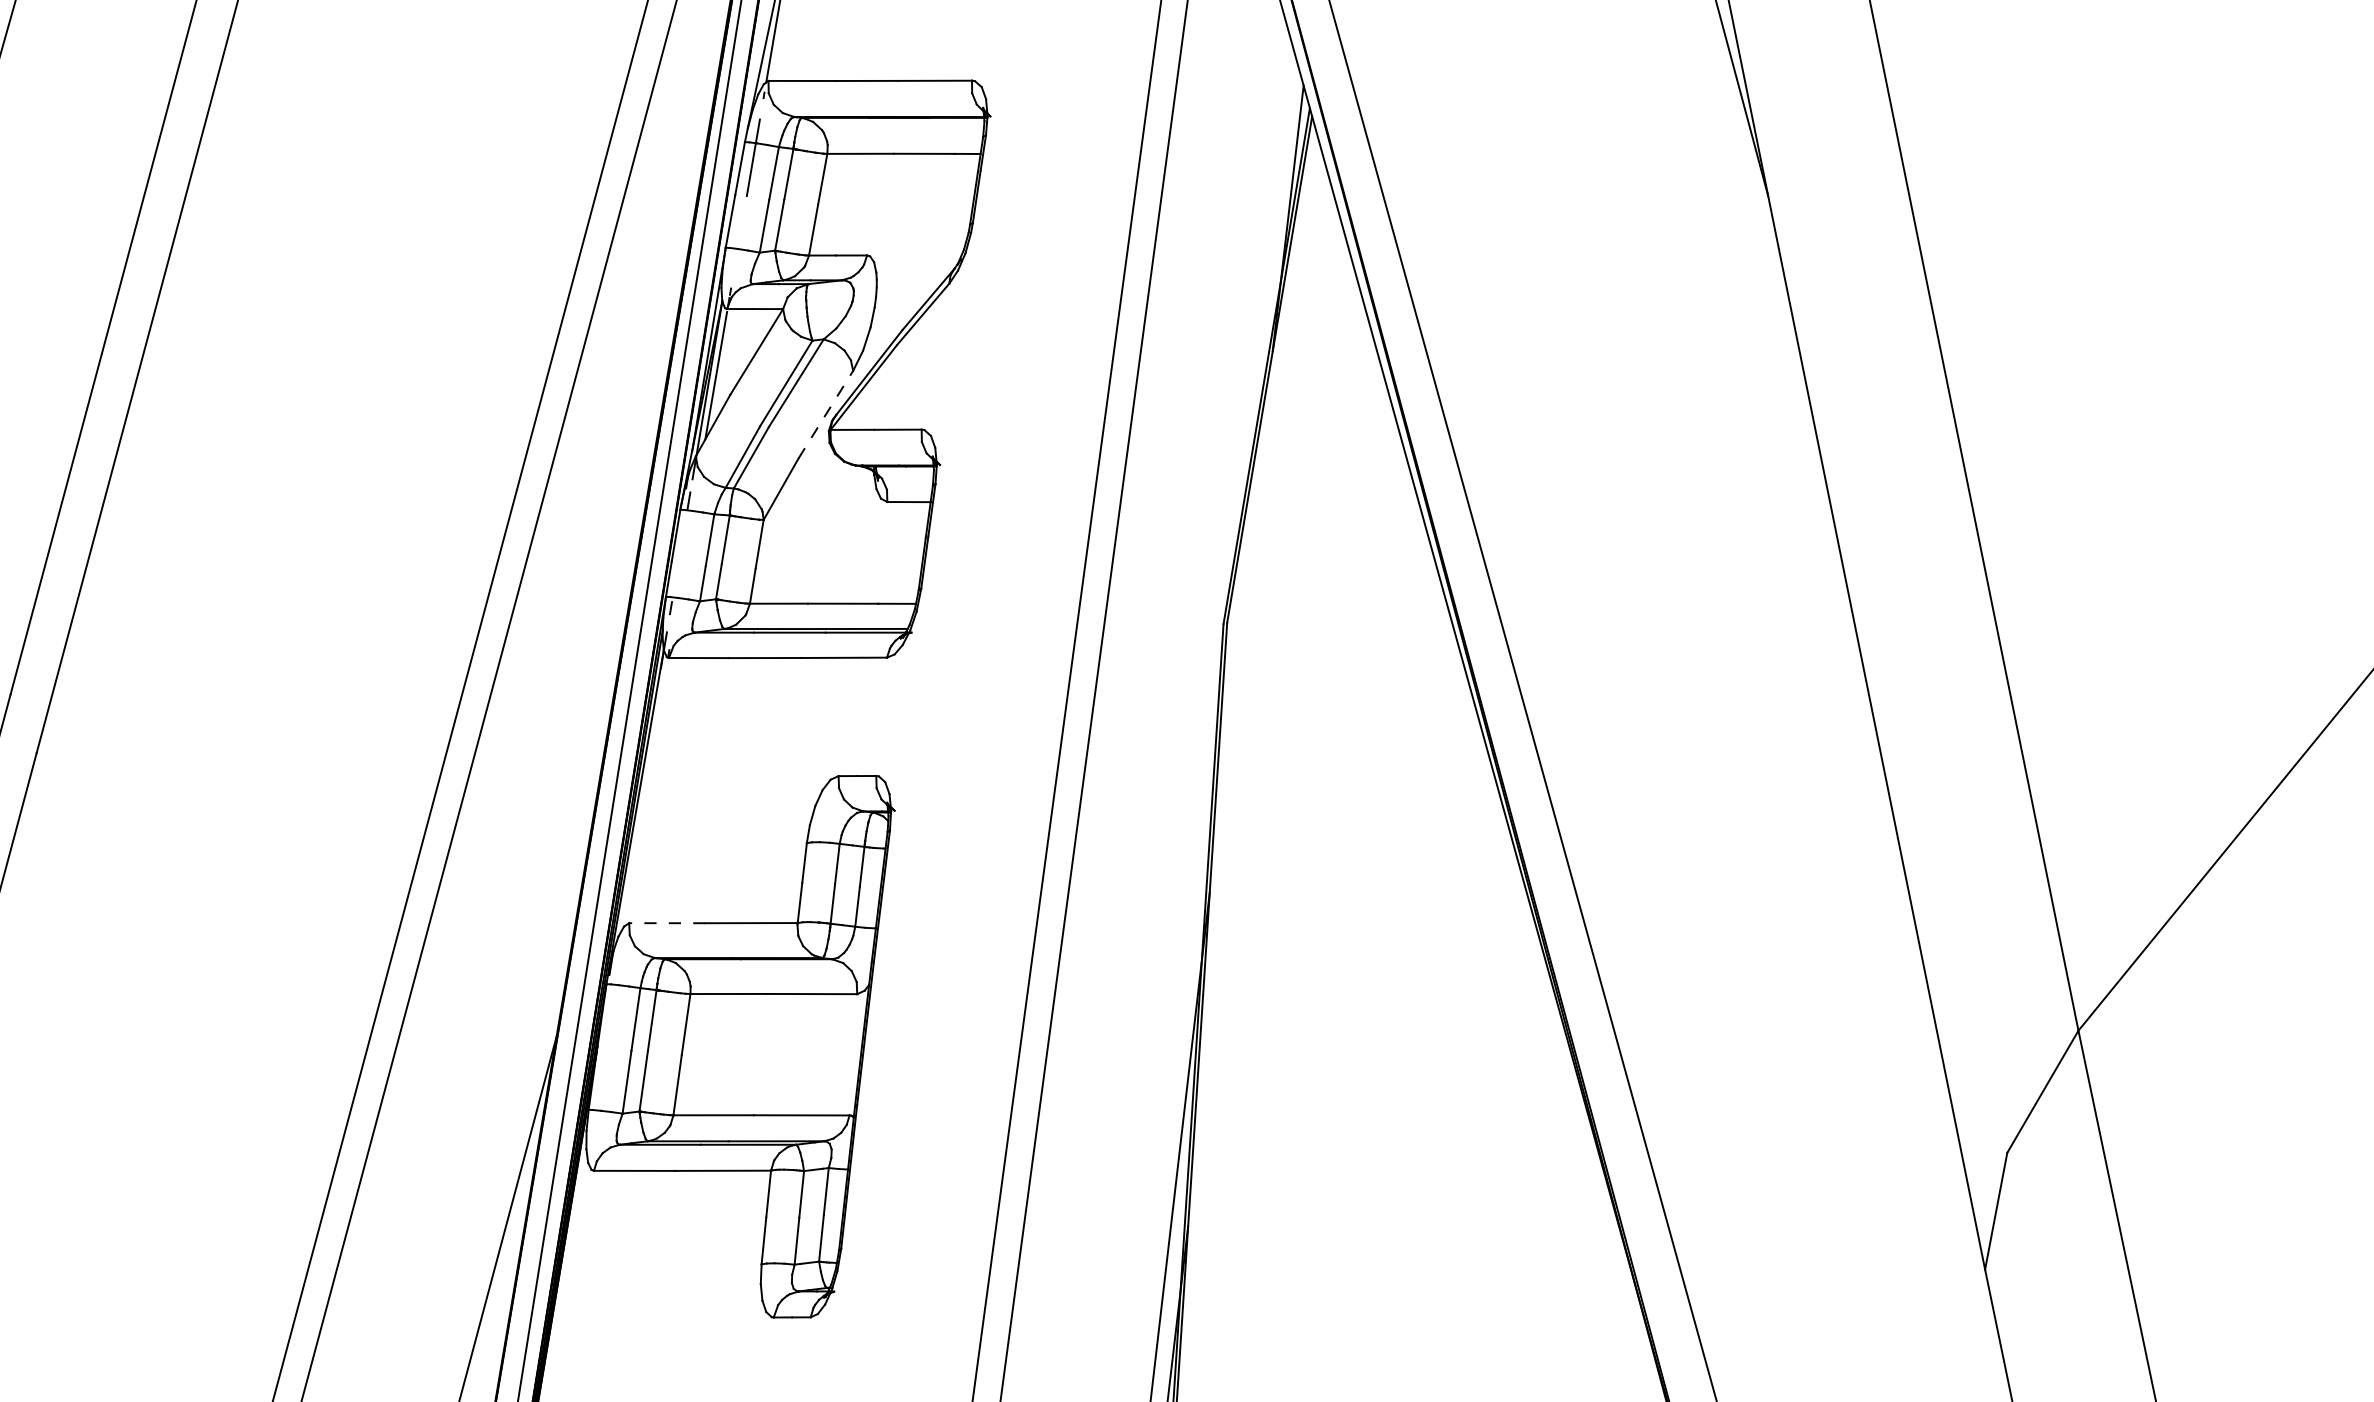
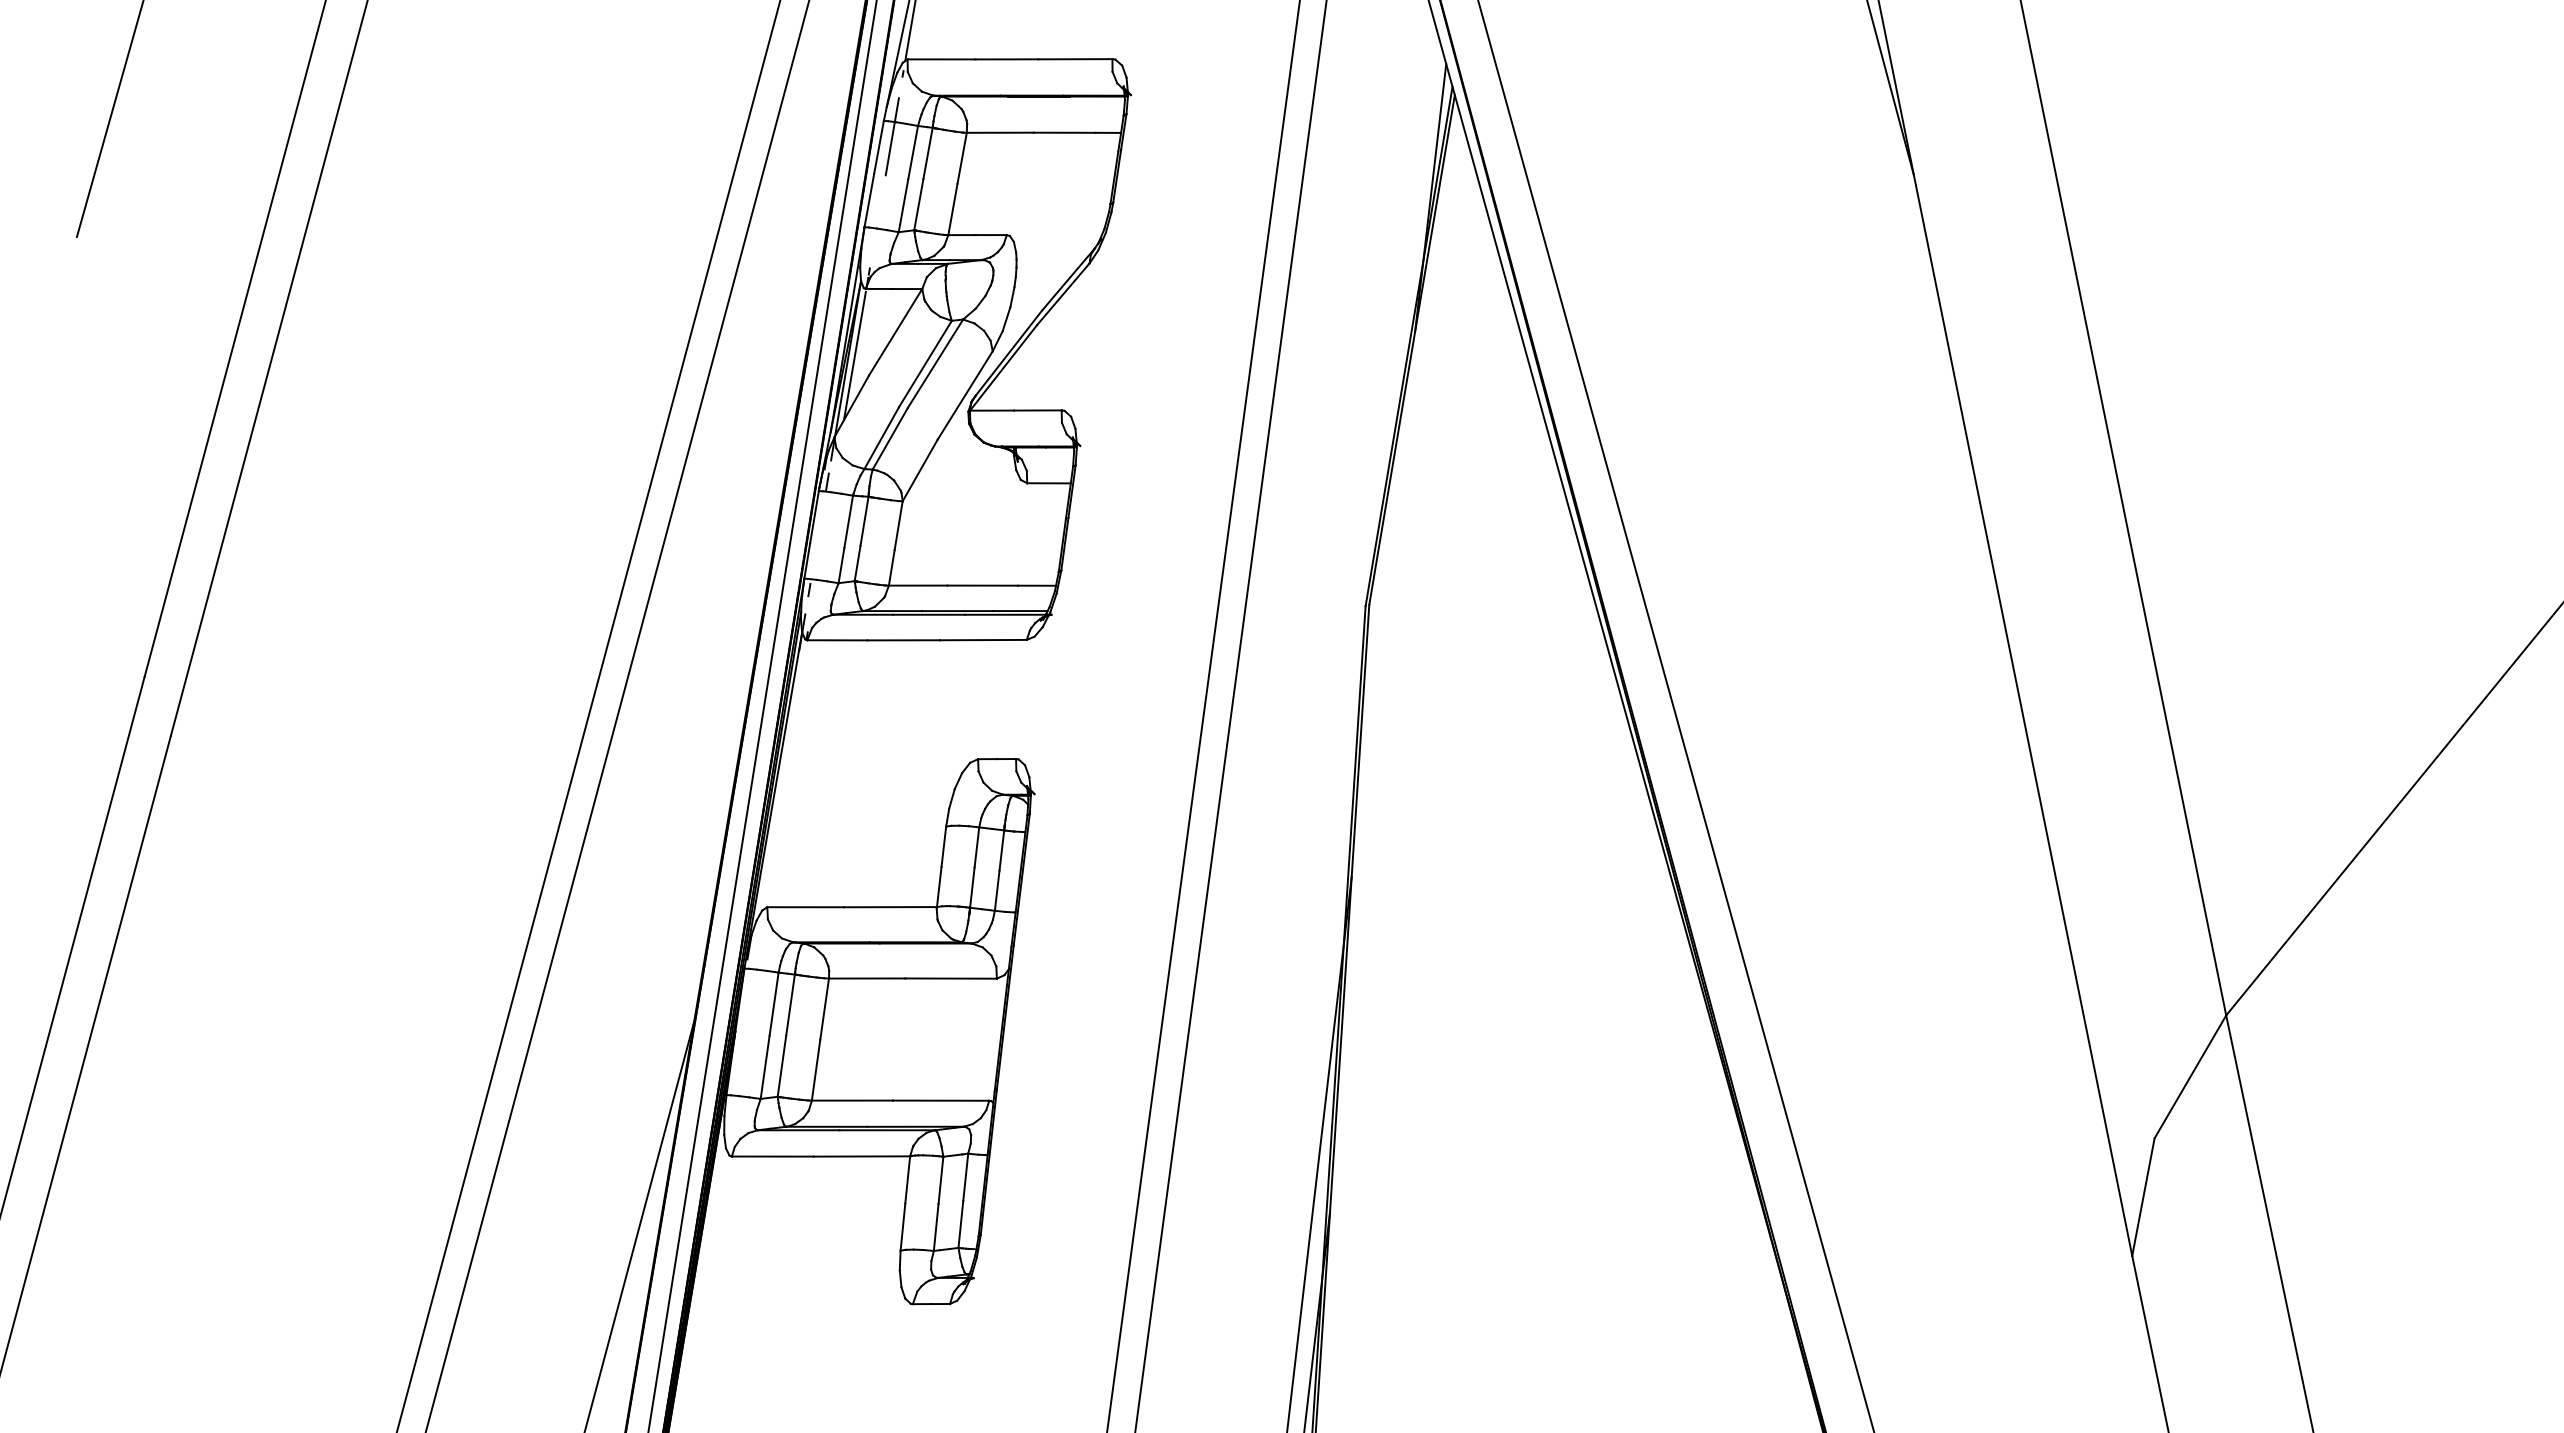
line: (826, 413) -> (965, 394), dashed -> solid
line: (667, 923) -> (805, 907), dashed -> solid

